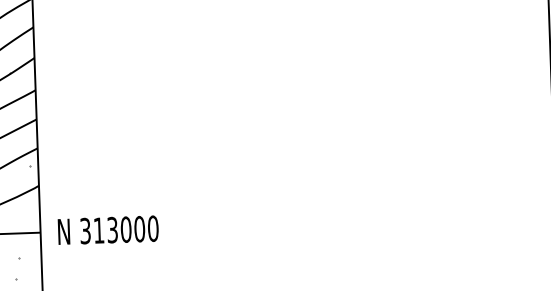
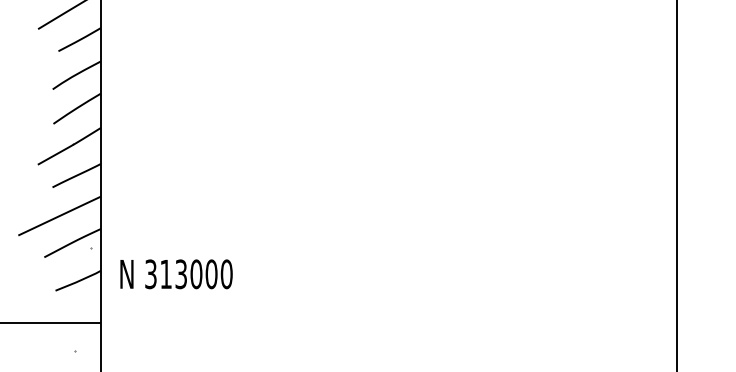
text: (108, 230) -> (176, 274), moved

